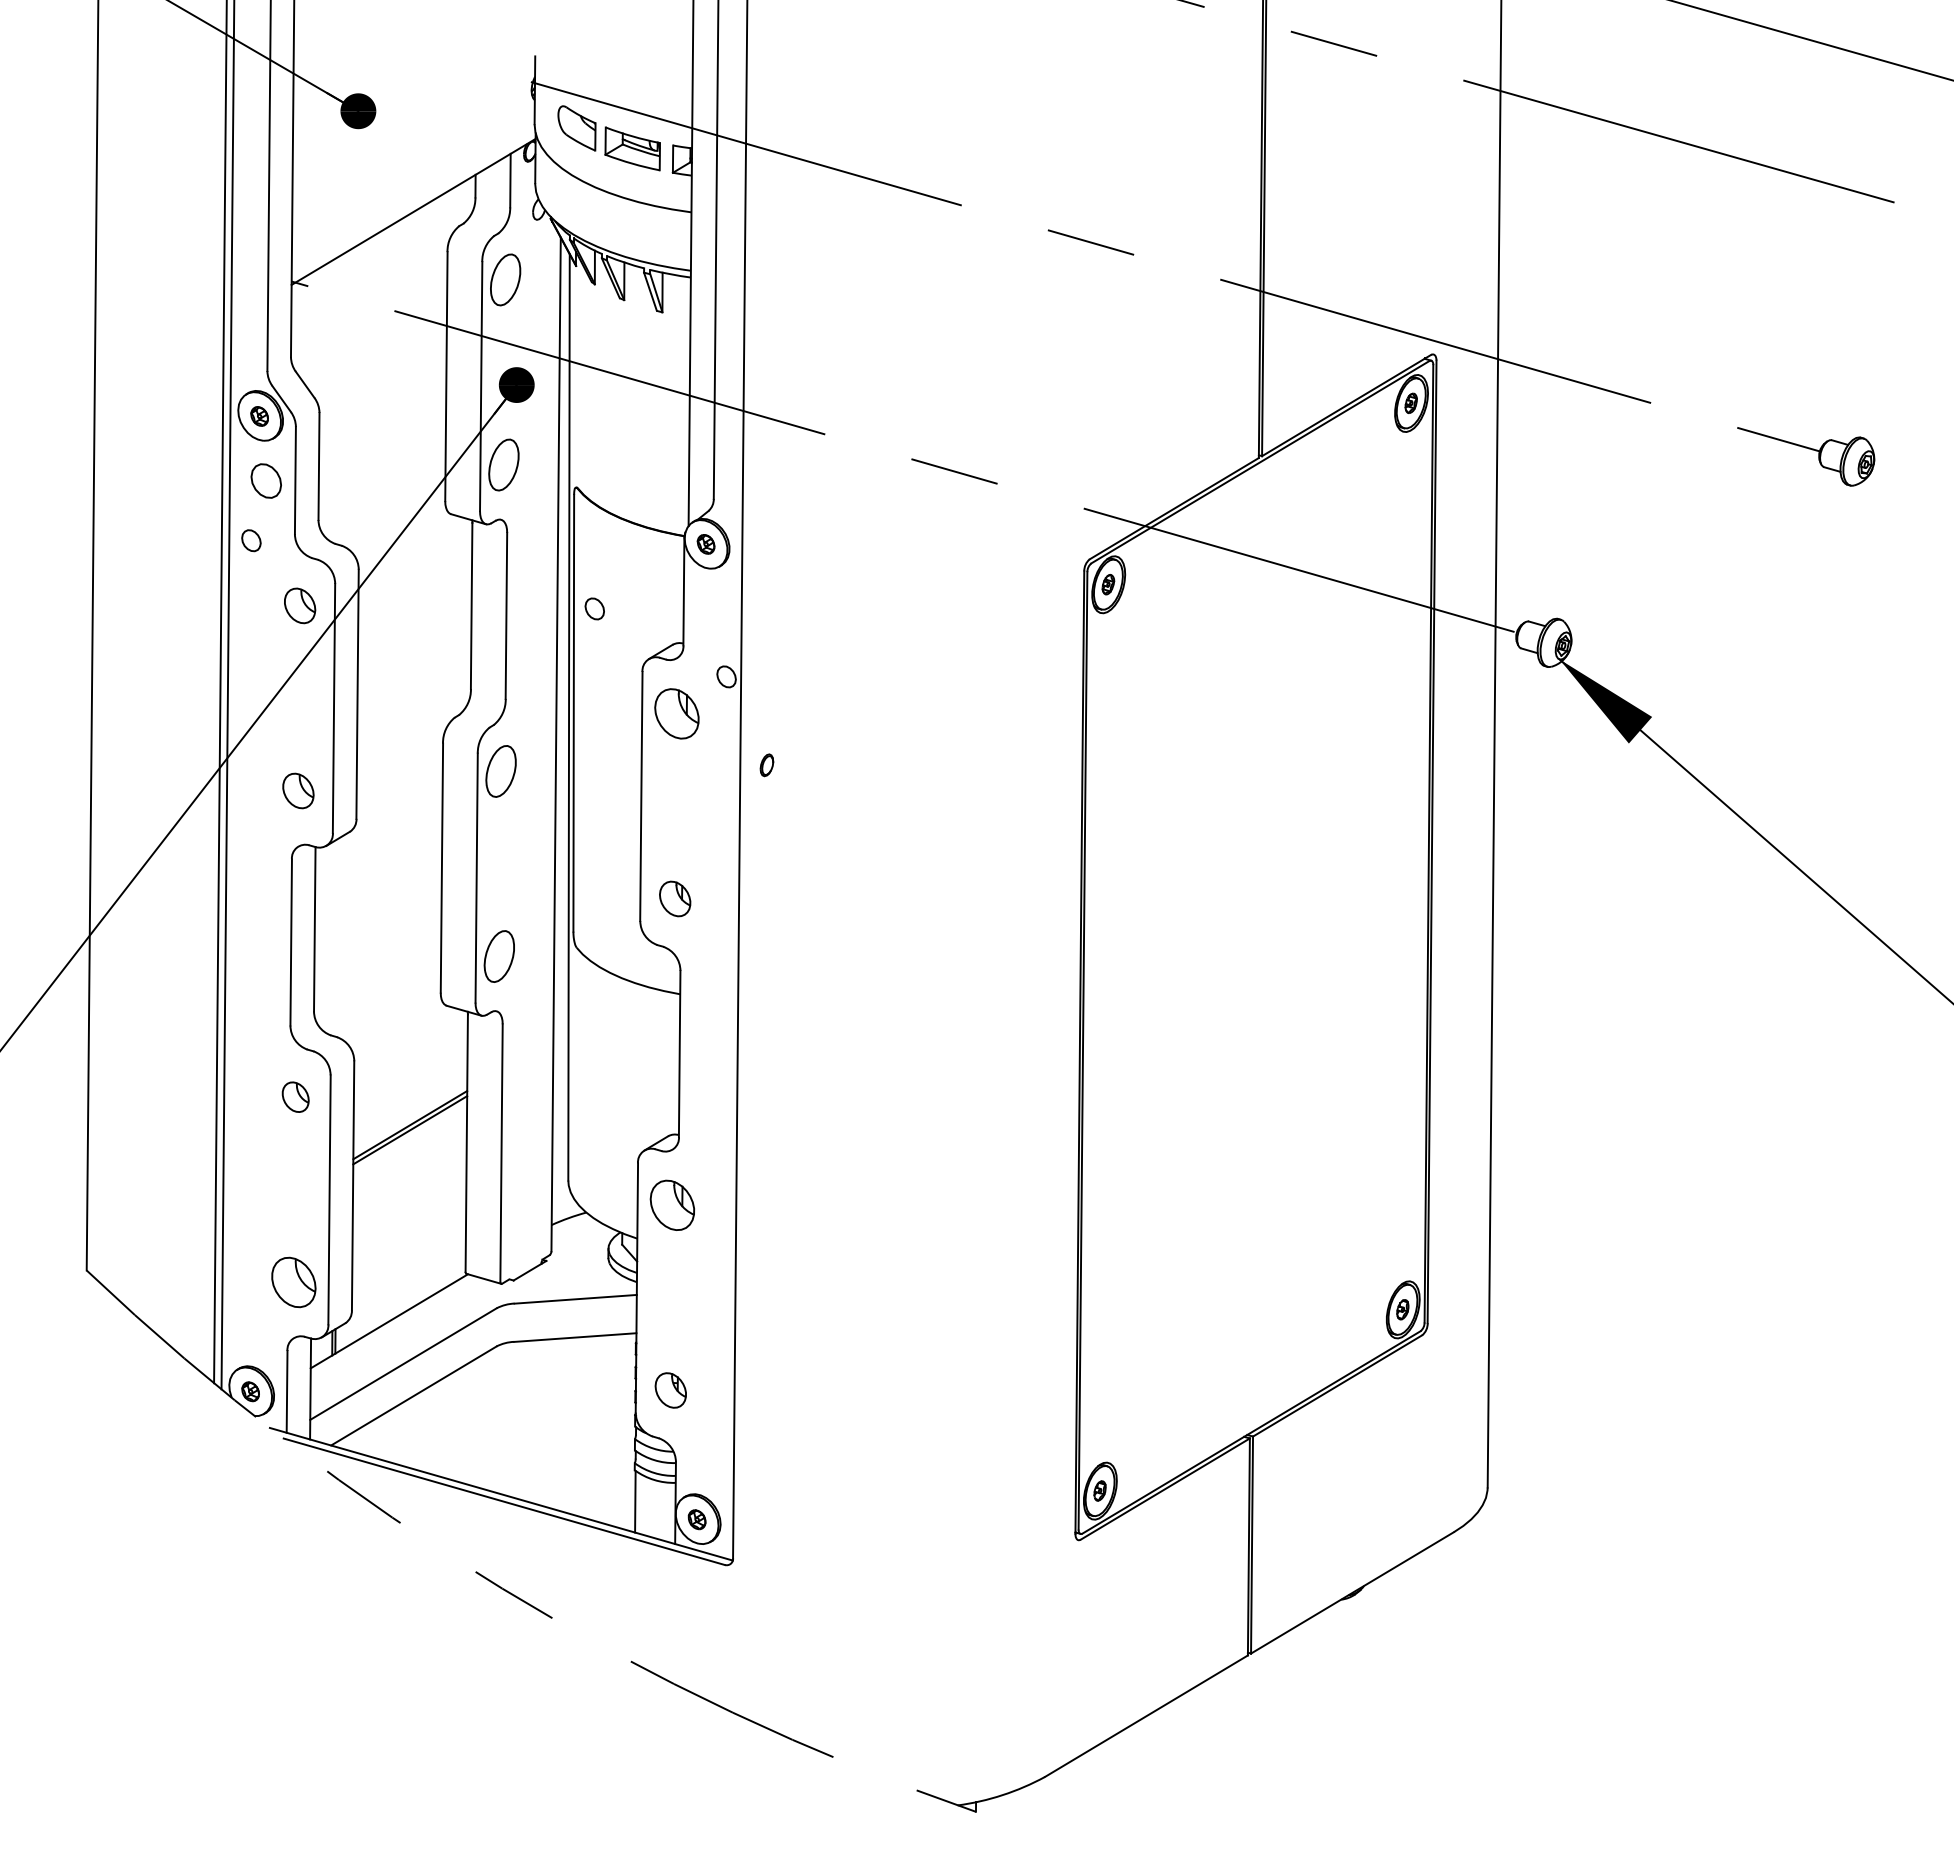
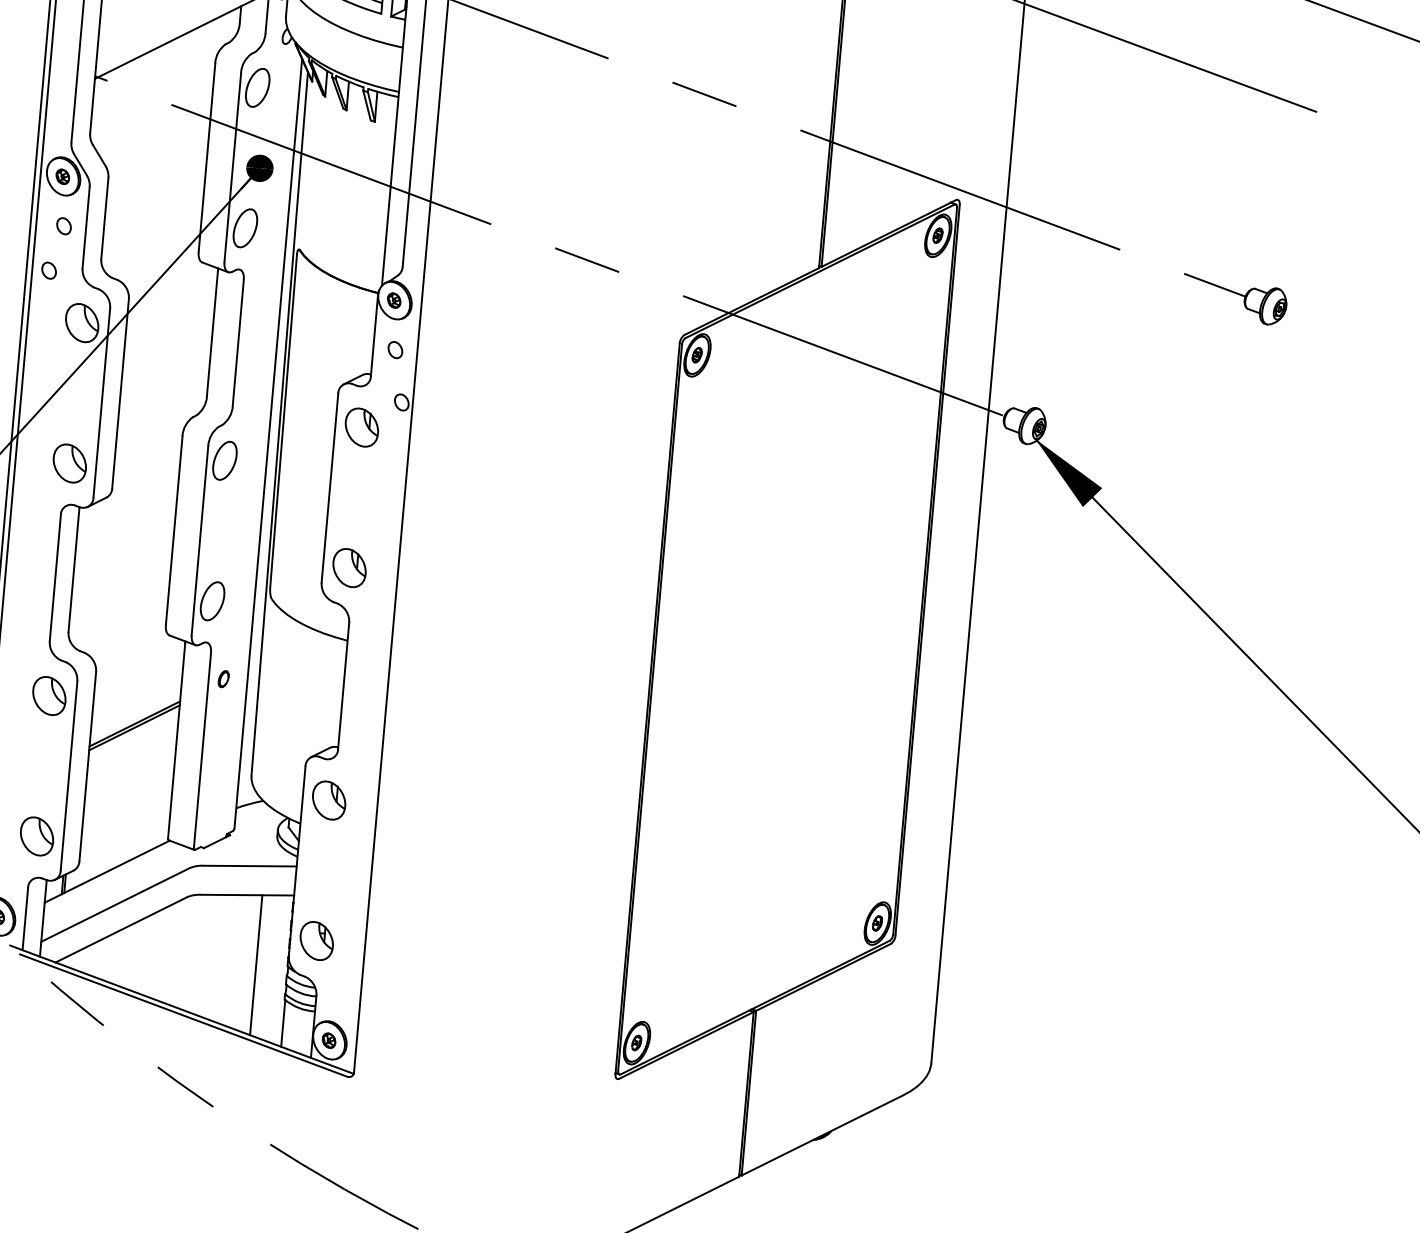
part: (266, 480) -> (64, 225), size x0.62
part: (299, 605) -> (81, 322), size x1.43
part: (594, 608) -> (395, 349), moved
part: (766, 765) -> (223, 679), moved
part: (298, 790) -> (69, 463), size x1.43
part: (674, 898) -> (349, 567), size x1.43
part: (295, 1096) -> (49, 695), size x1.67
part: (670, 1390) -> (316, 941), size x1.43
line: (593, 1428) -> (255, 965), added

